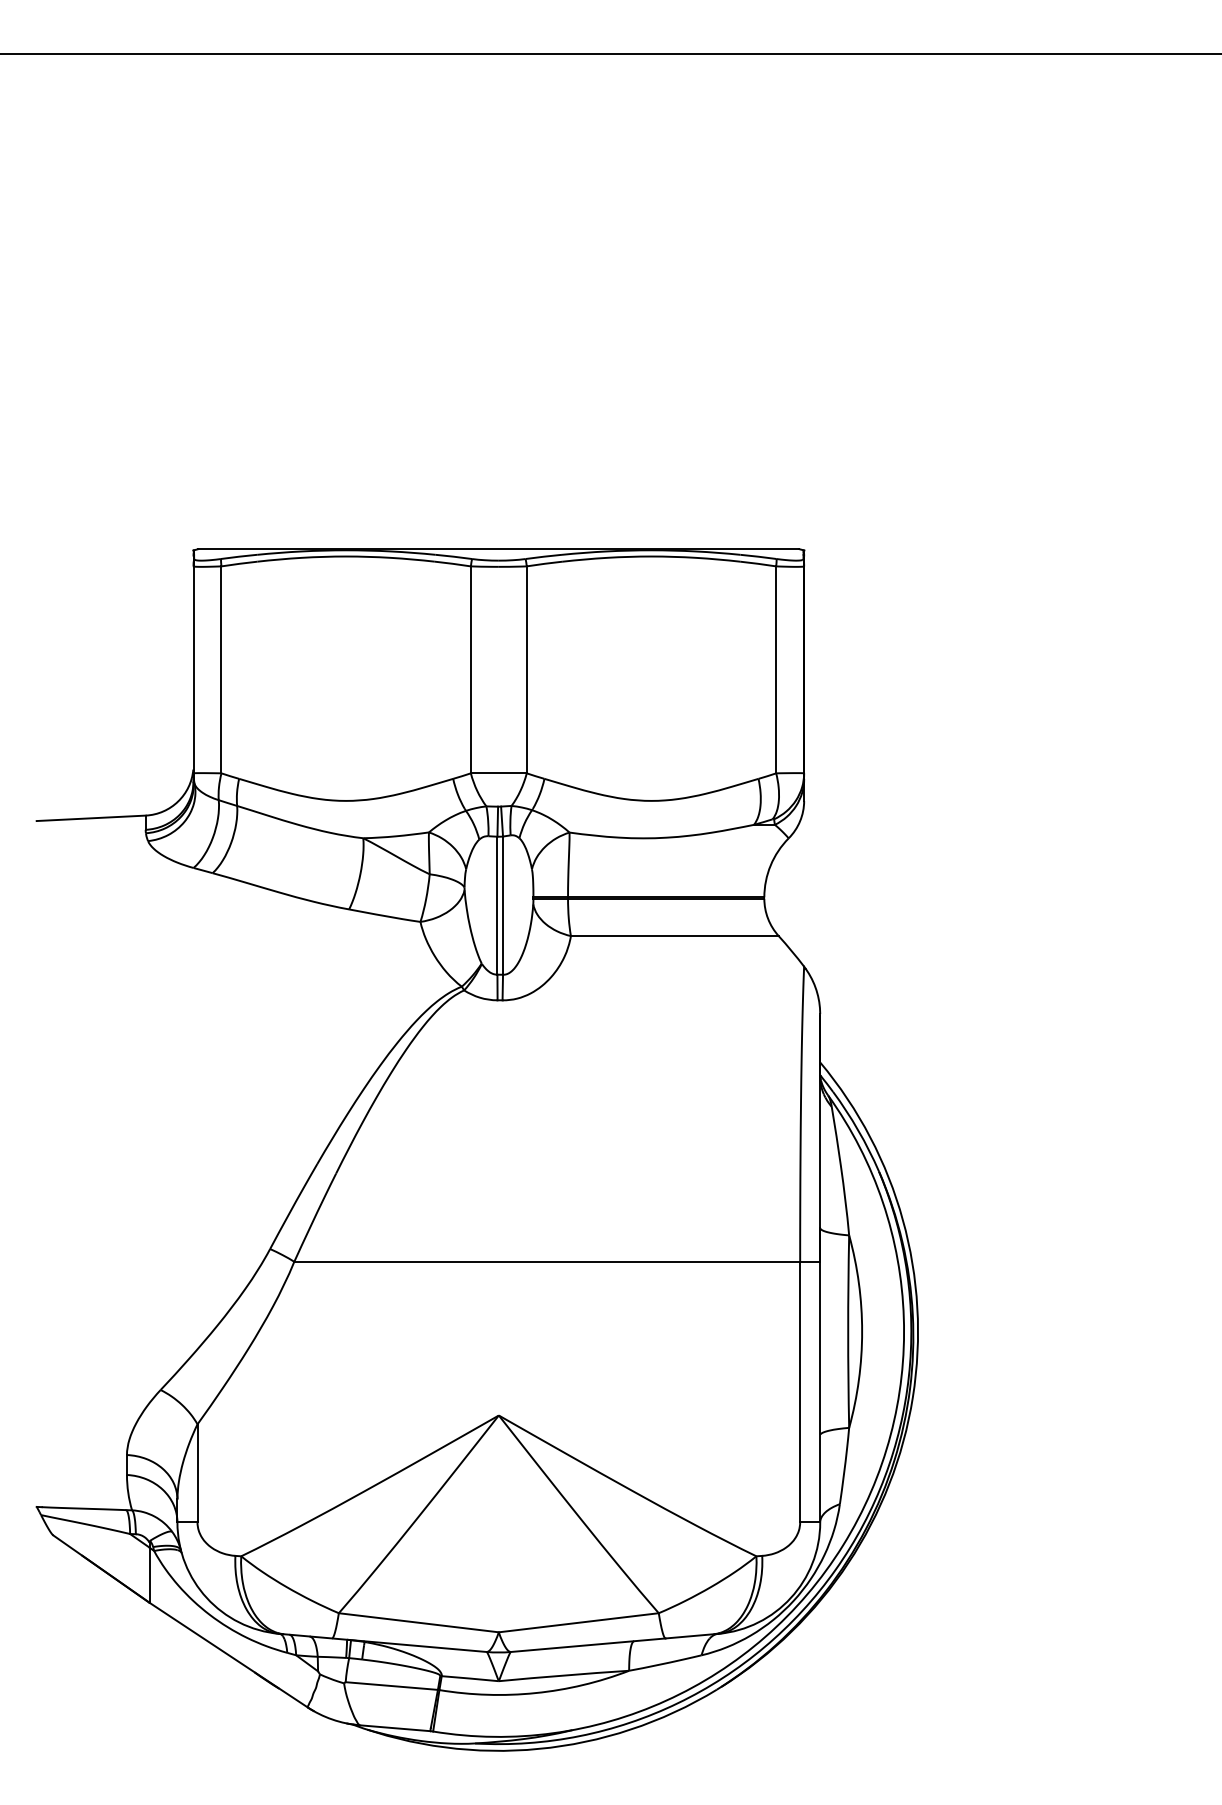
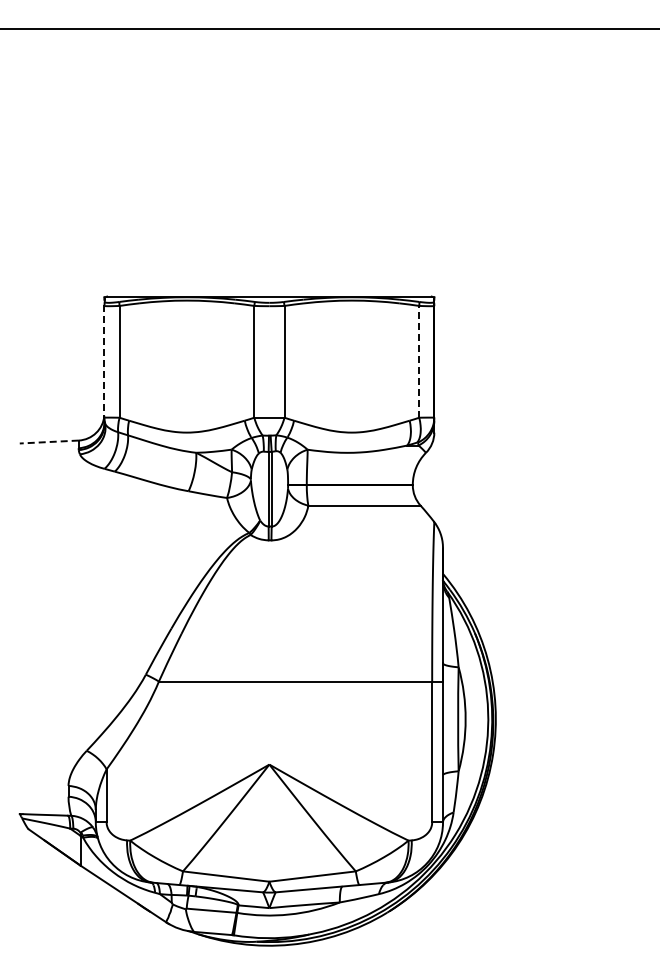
line: (193, 669) -> (104, 361), solid -> dashed
line: (776, 669) -> (419, 361), solid -> dashed
line: (89, 819) -> (48, 442), solid -> dashed

